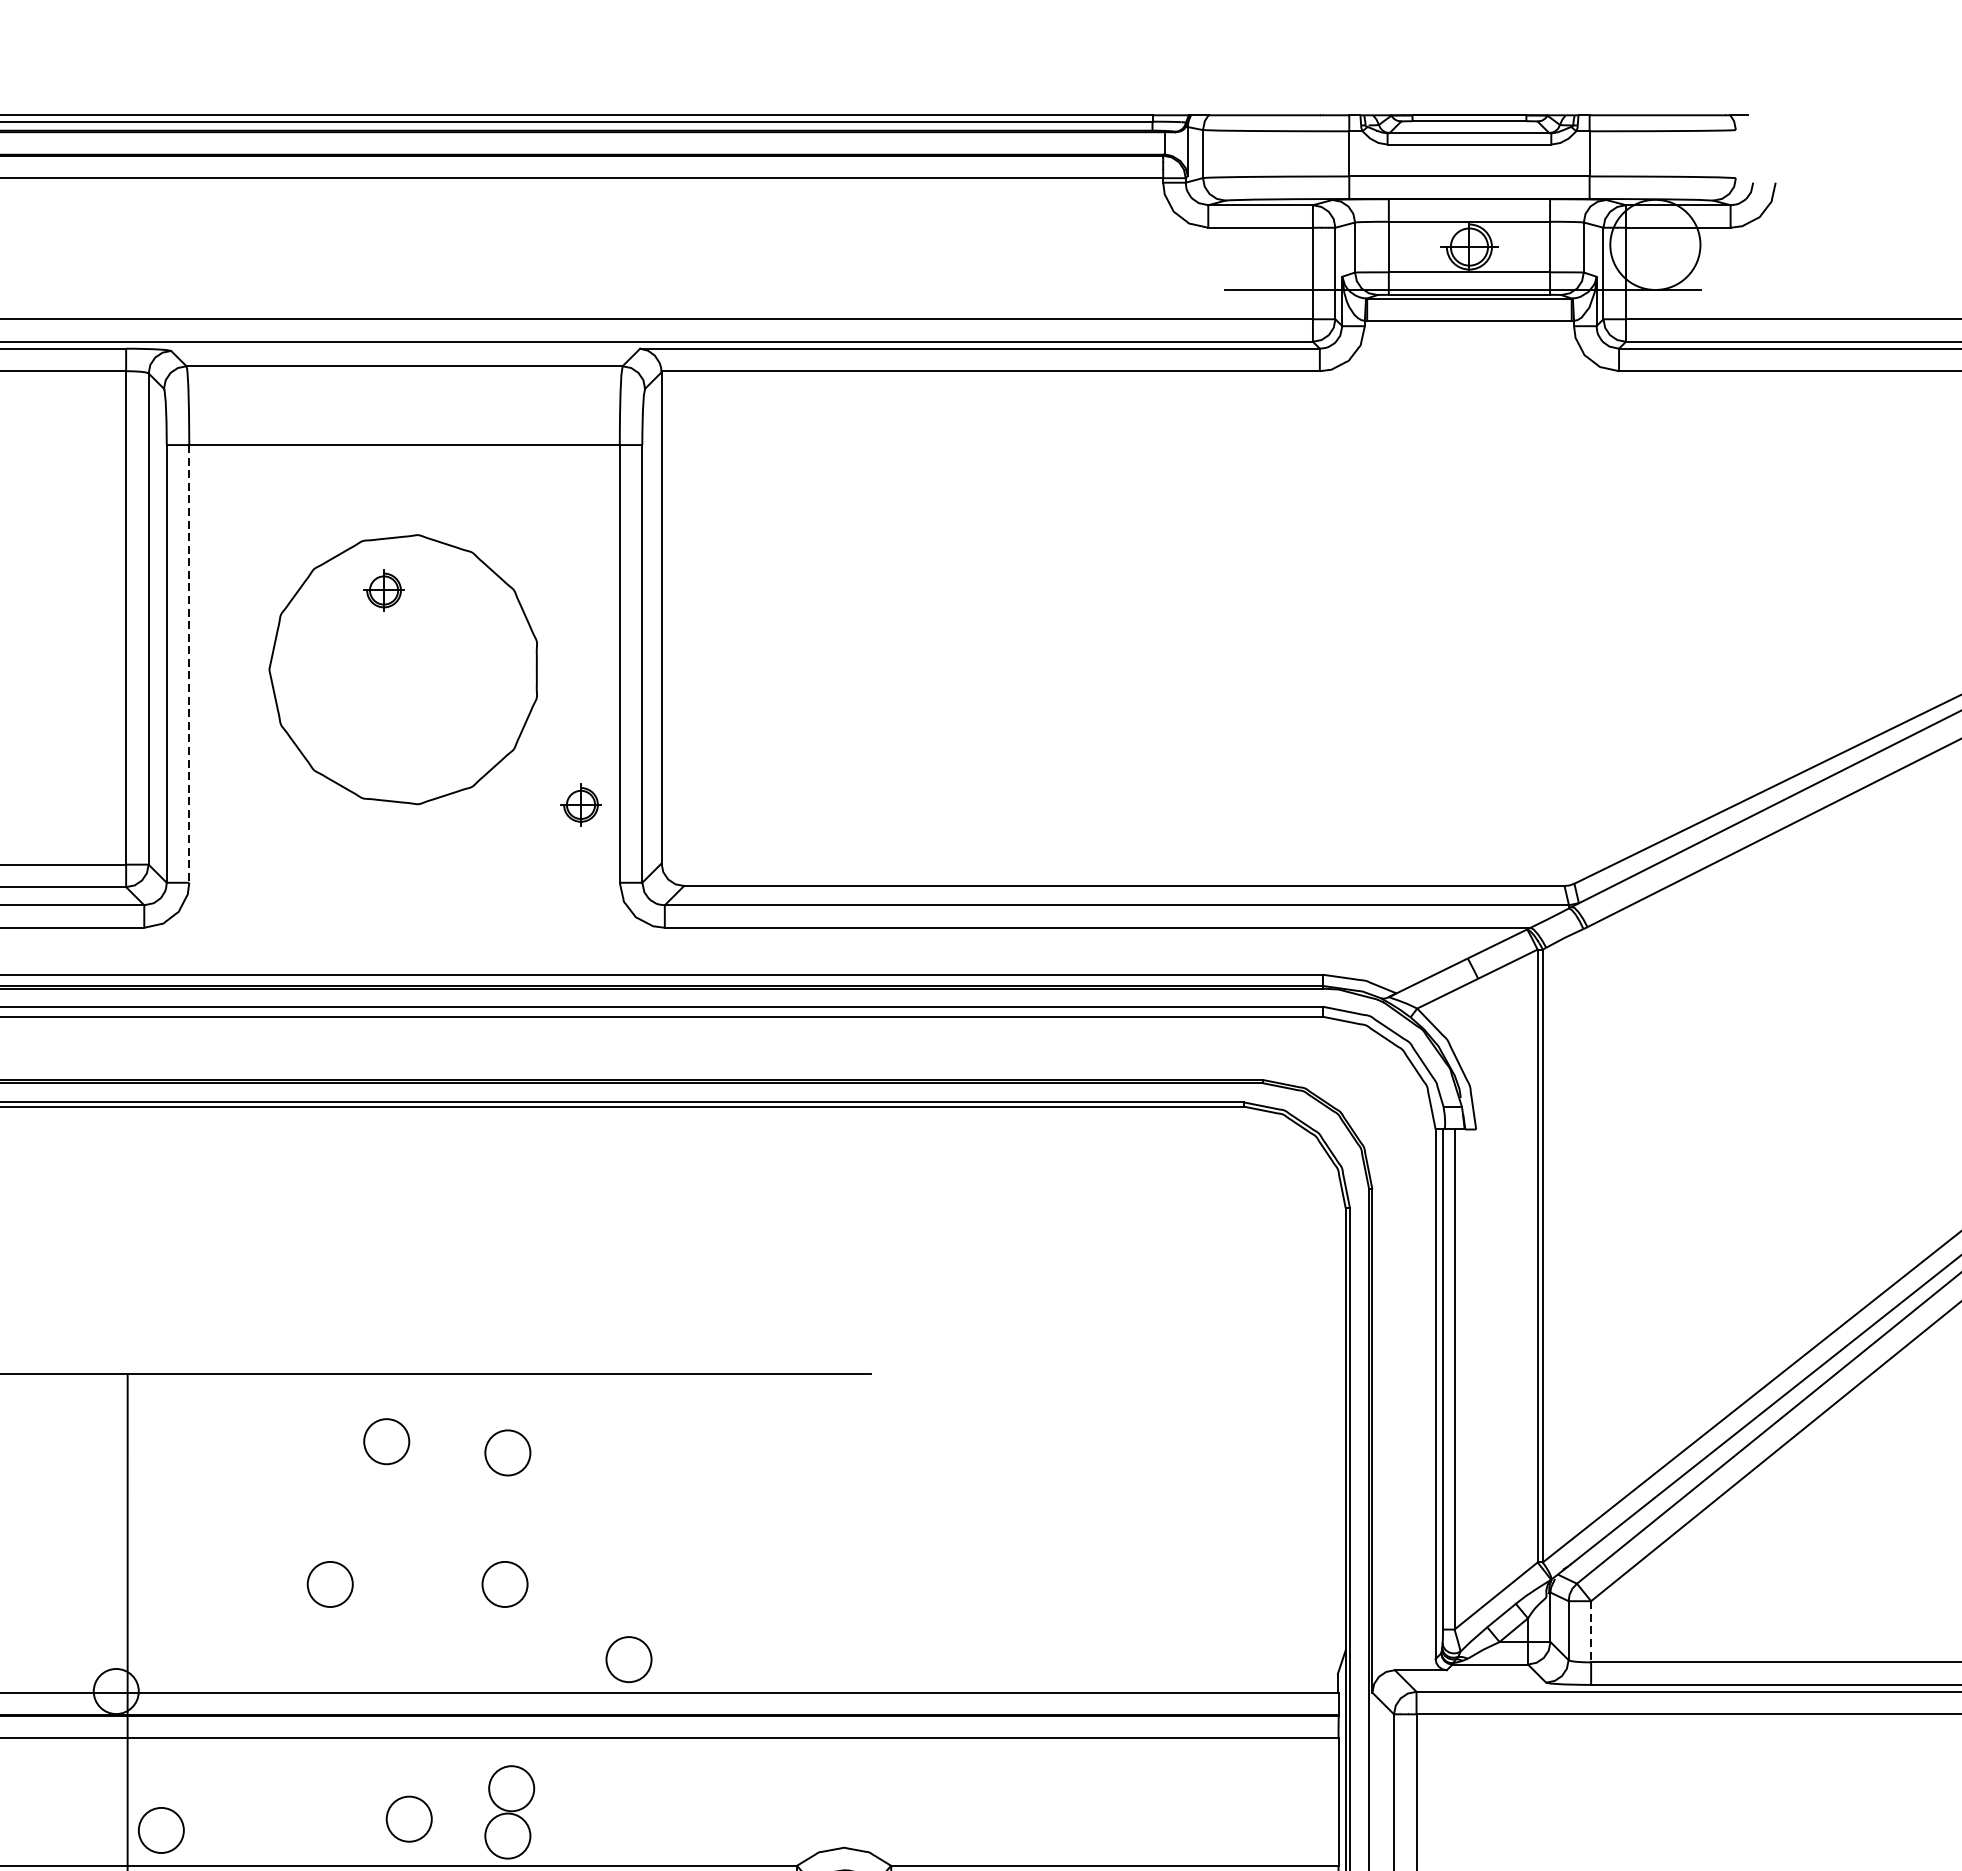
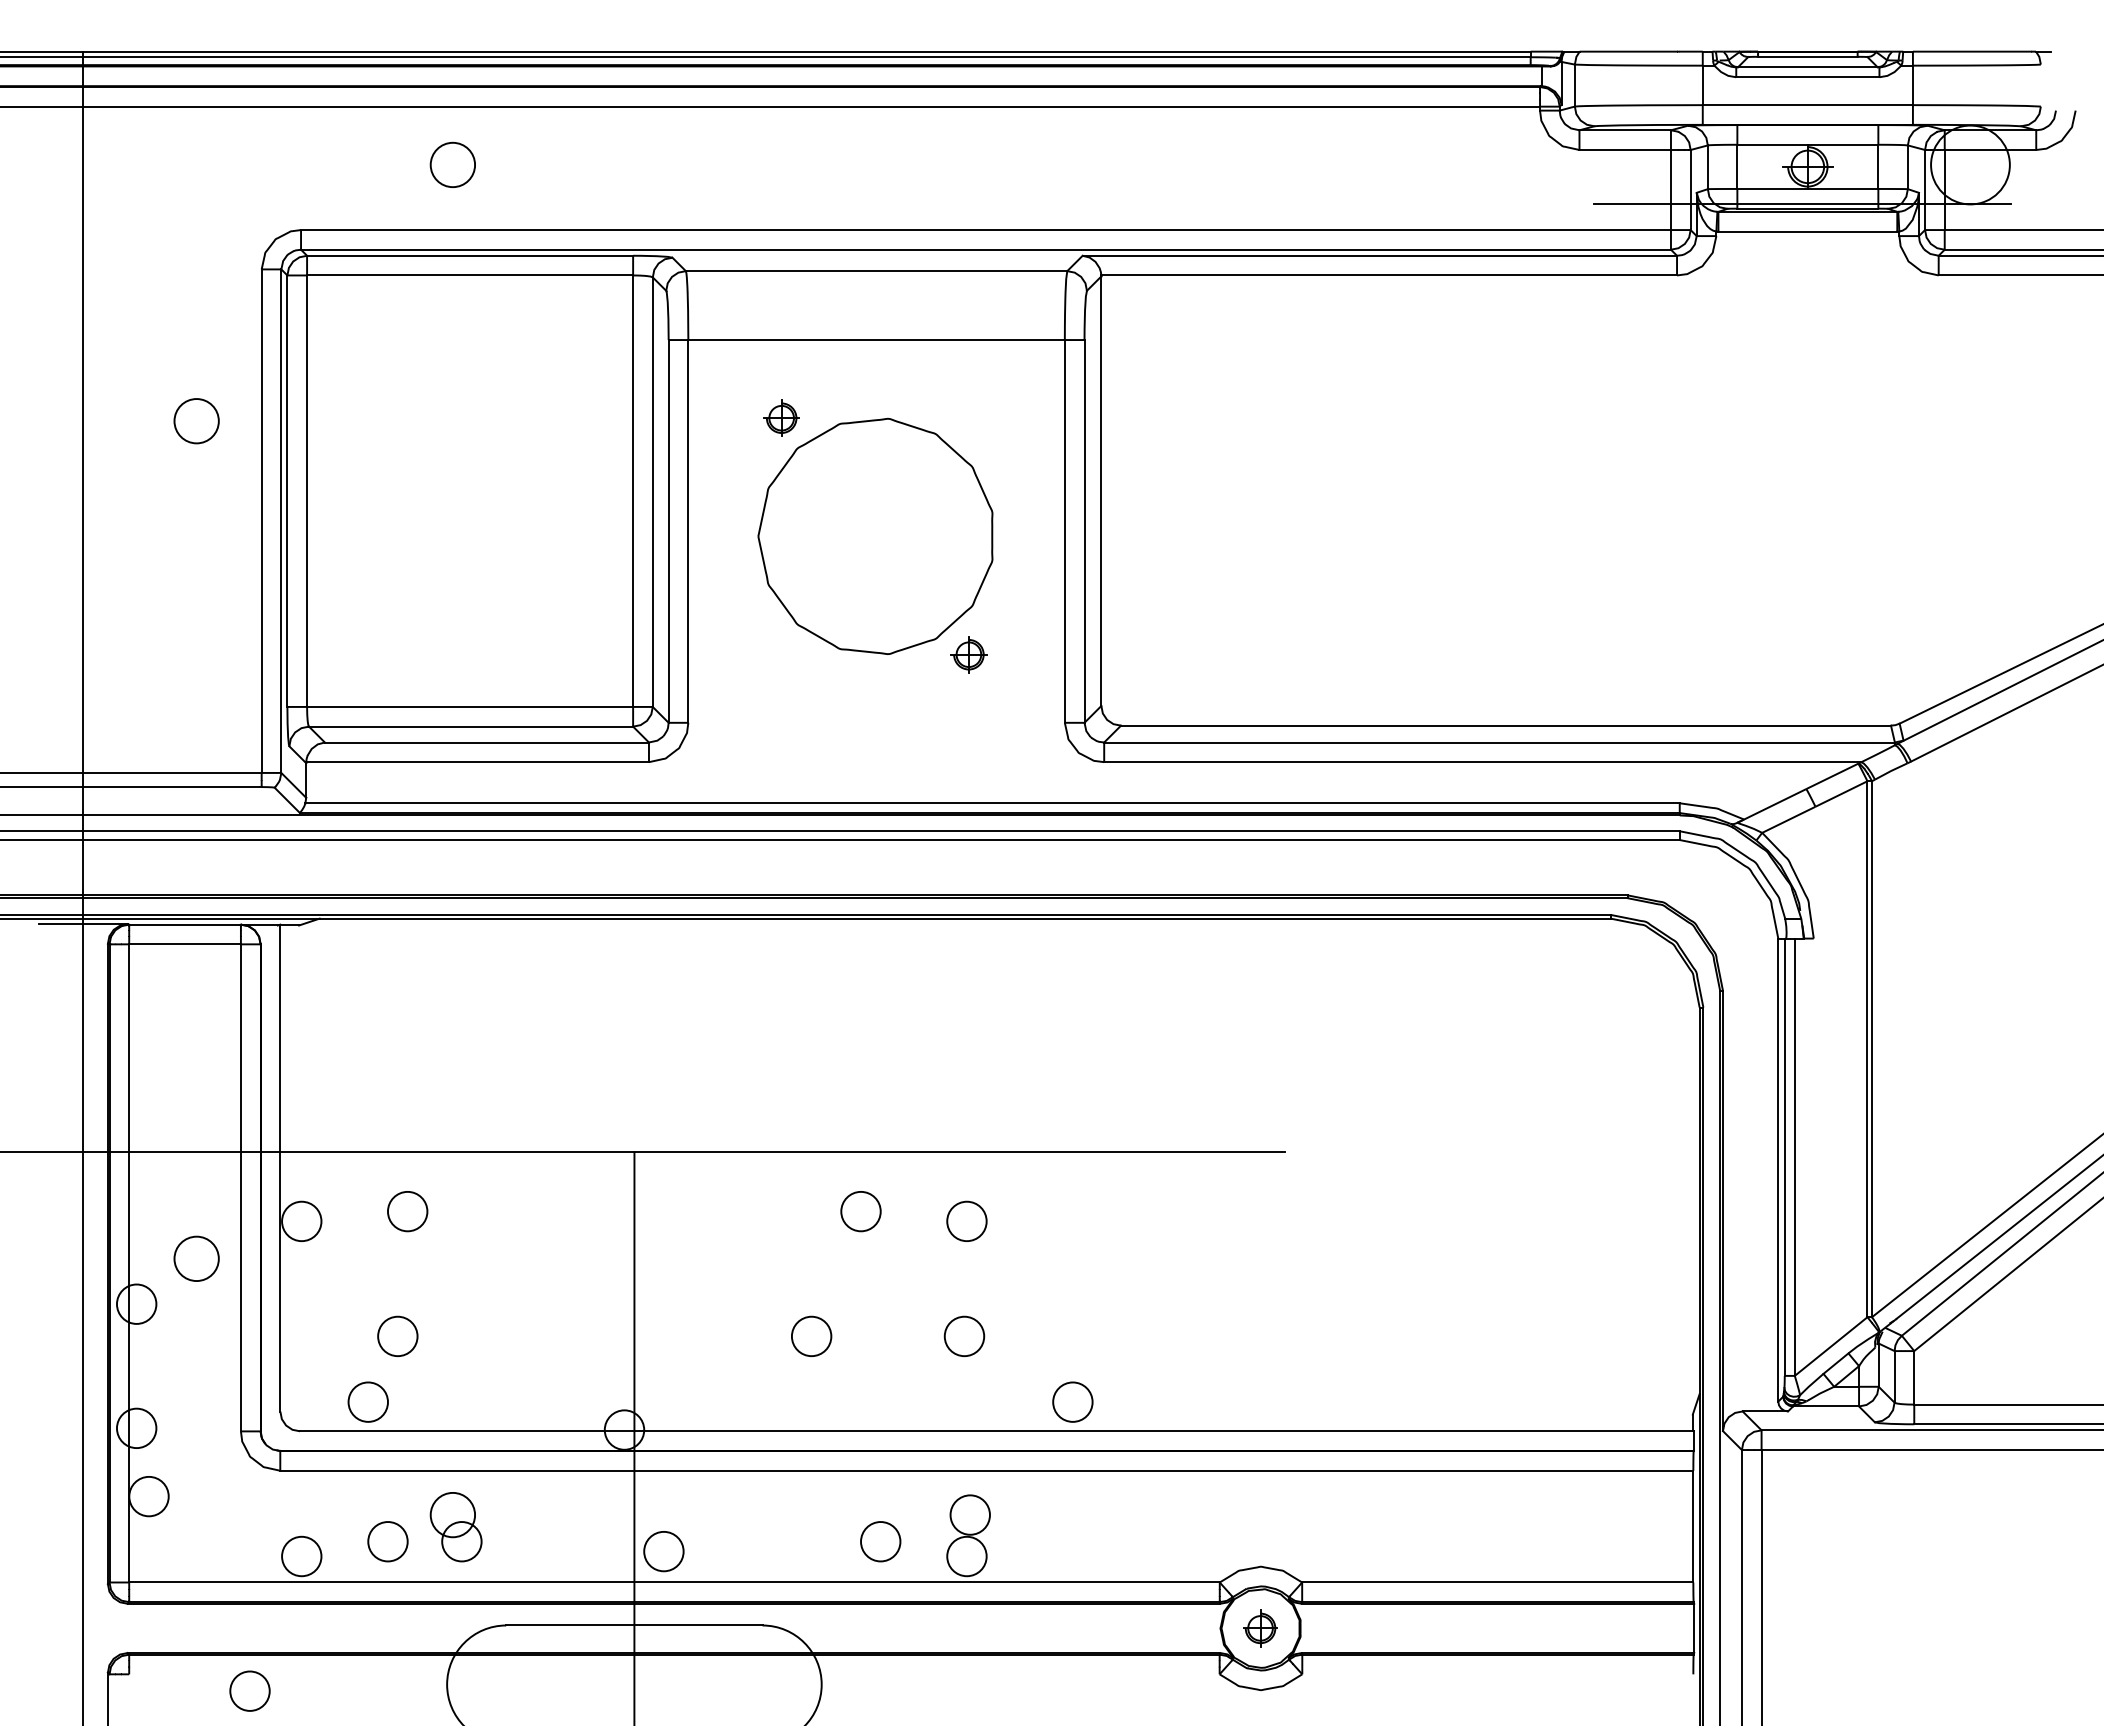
part: (383, 589) -> (781, 417), moved
line: (189, 663) -> (688, 531), dashed -> solid
part: (580, 804) -> (968, 654), moved
line: (1591, 1631) -> (1914, 1377), dashed -> solid

